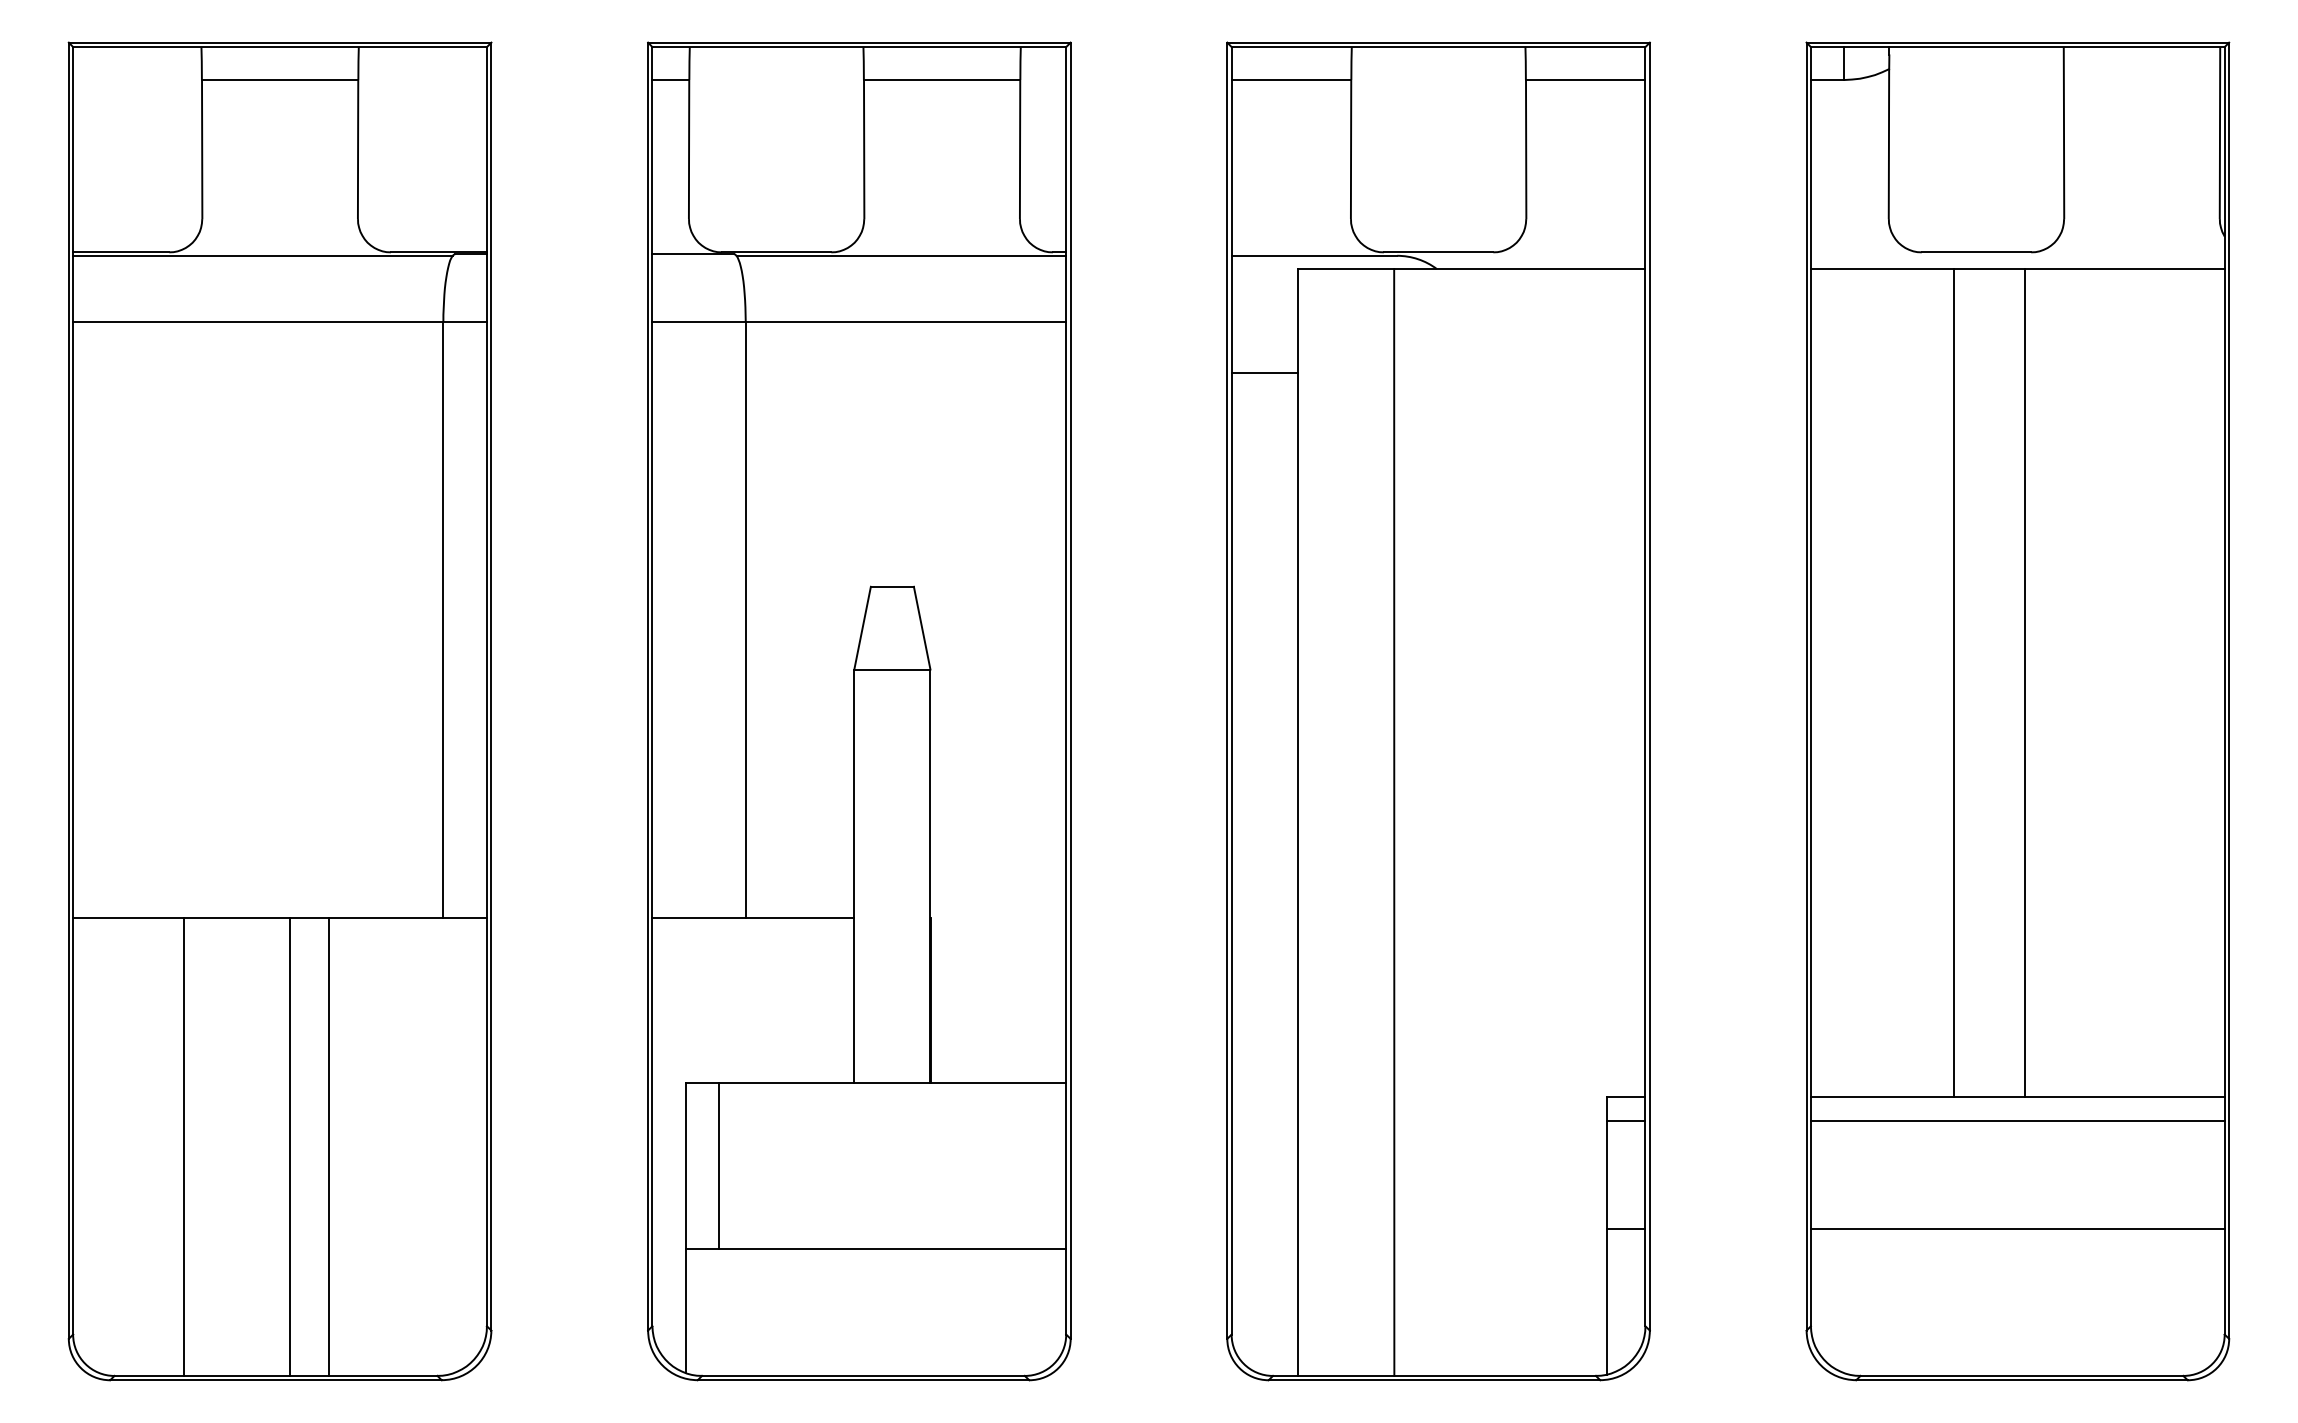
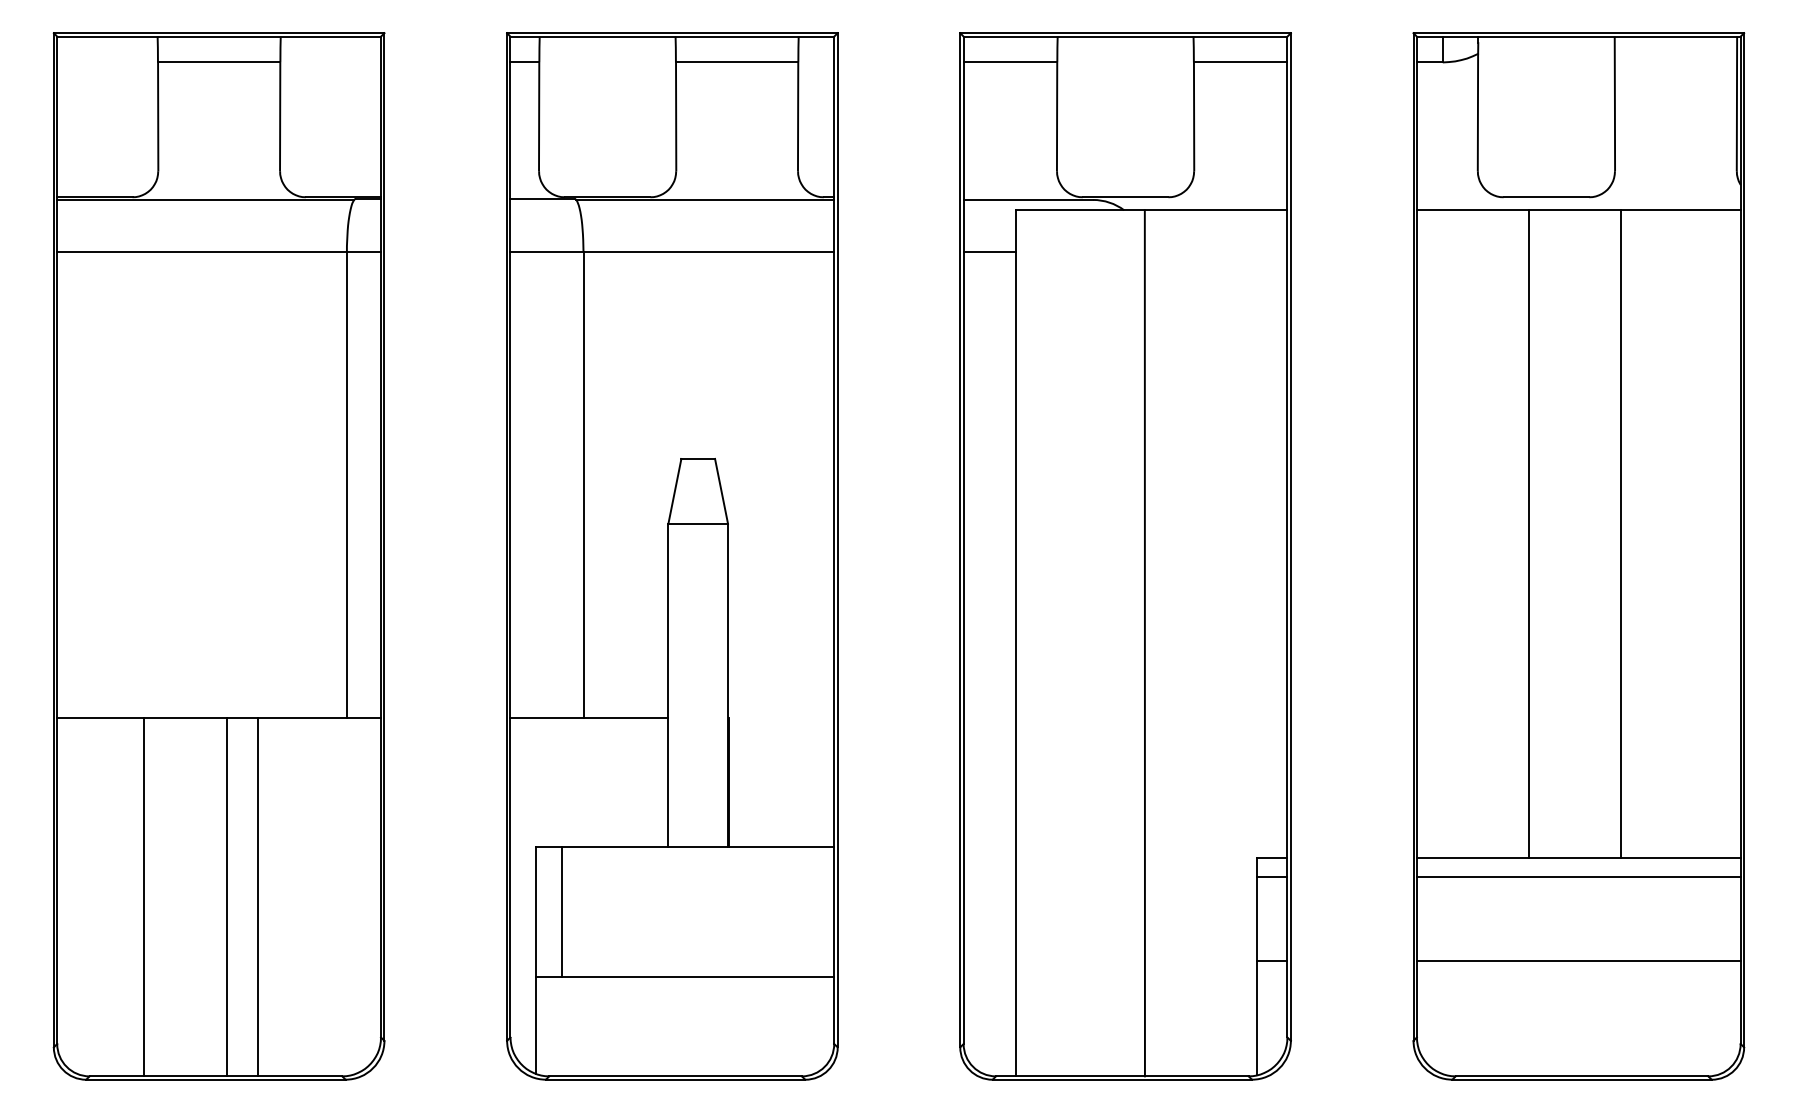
line: (1264, 372) -> (989, 251), moved
line: (2025, 682) -> (1620, 533), moved
line: (1393, 822) -> (1144, 643), moved

